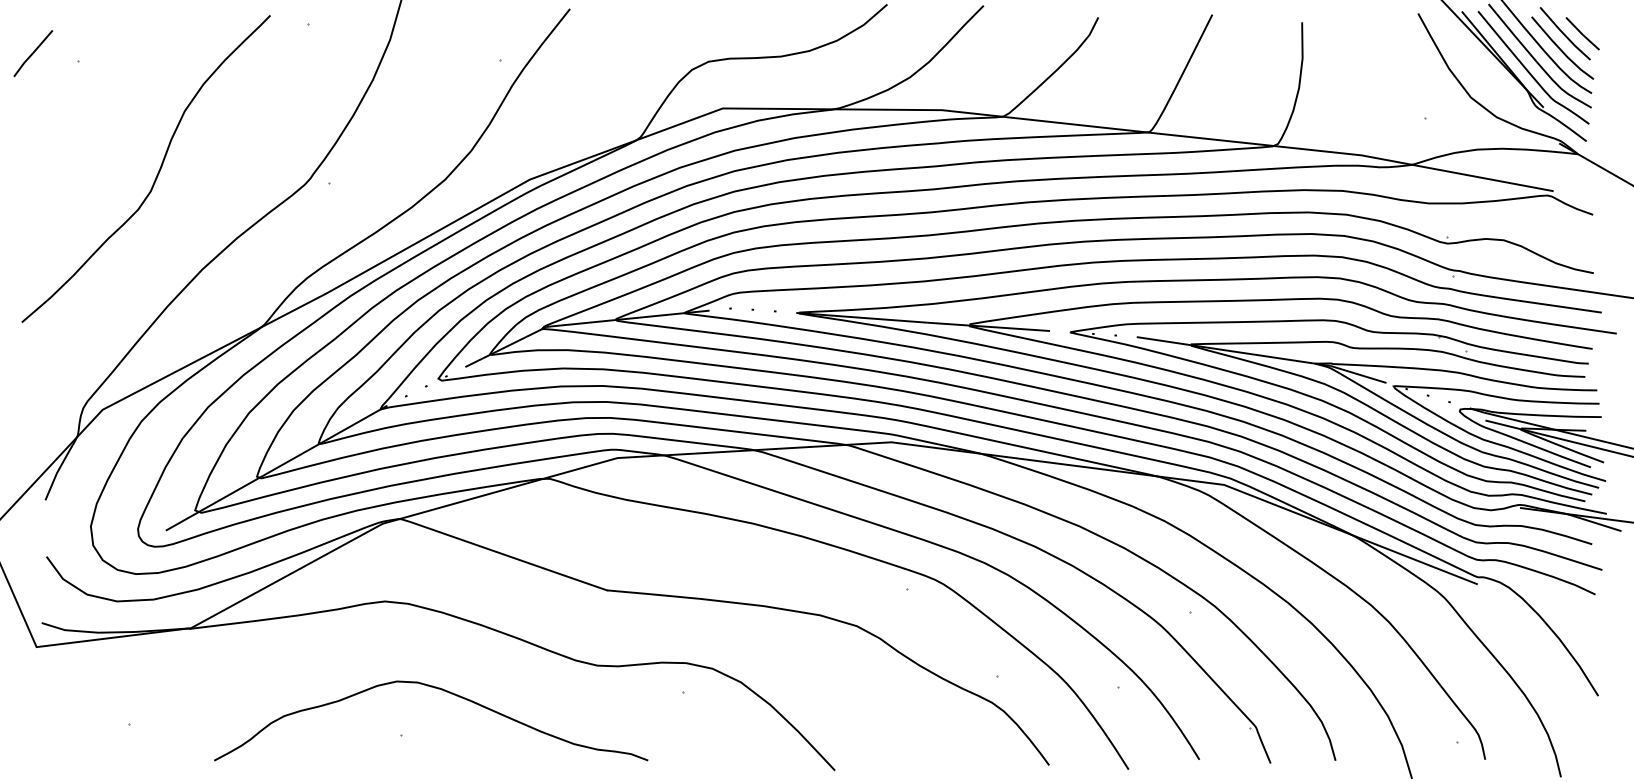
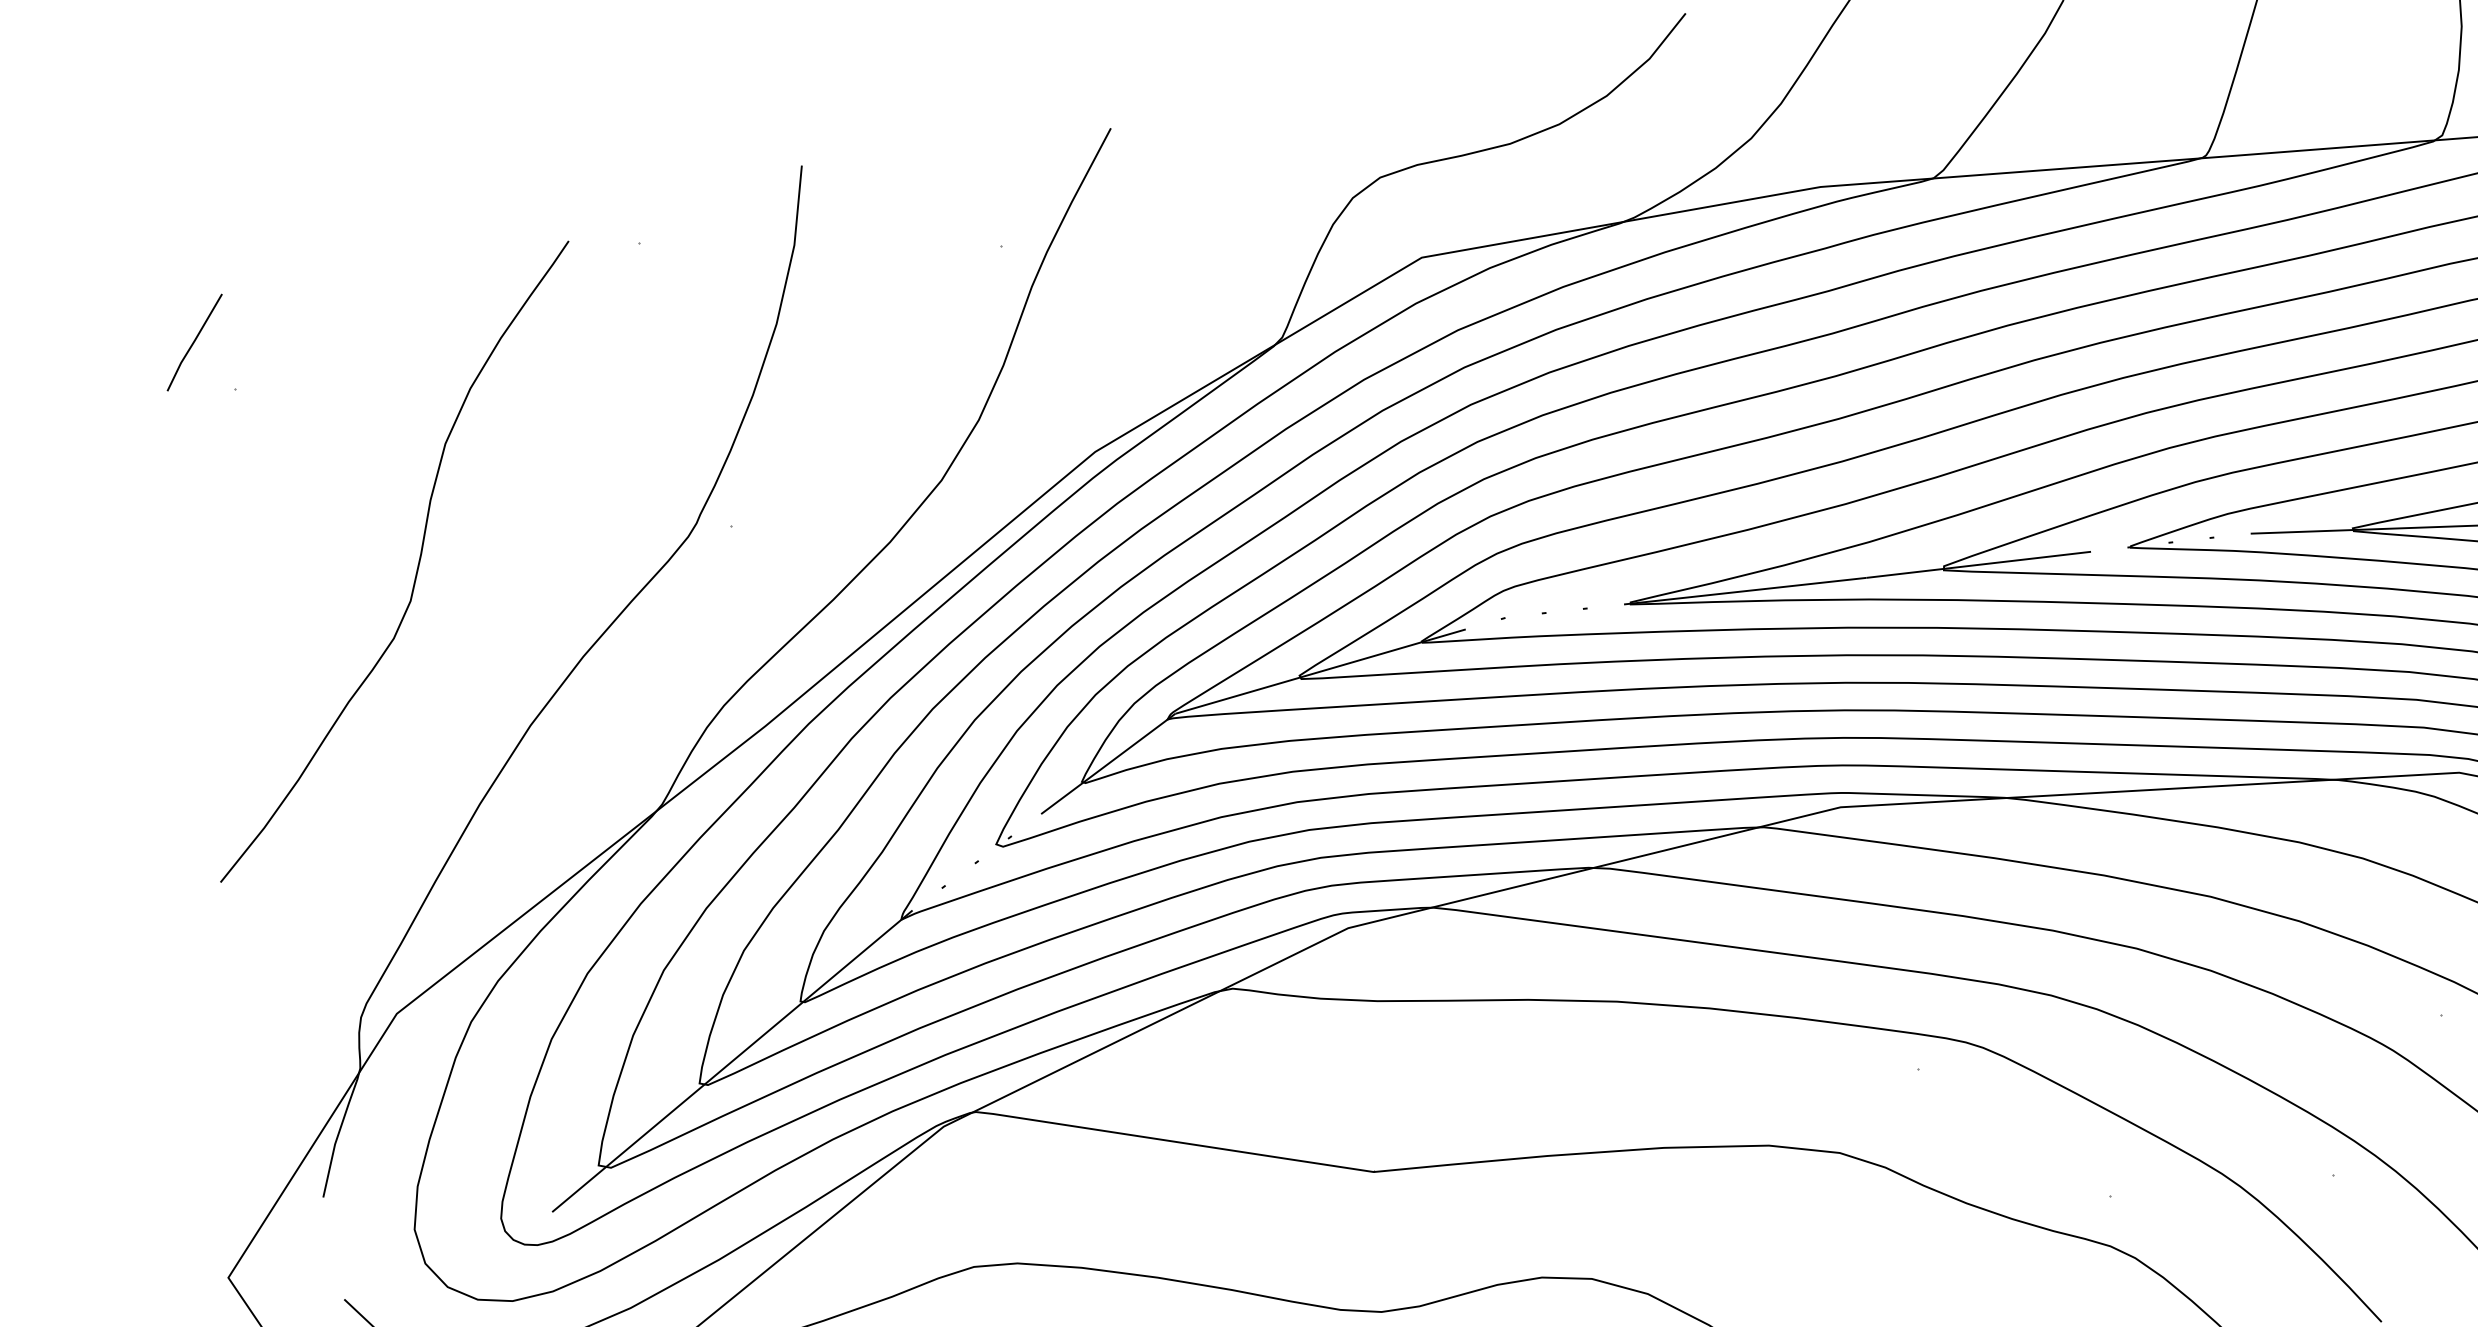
line: (33, 53) -> (194, 342), moved

